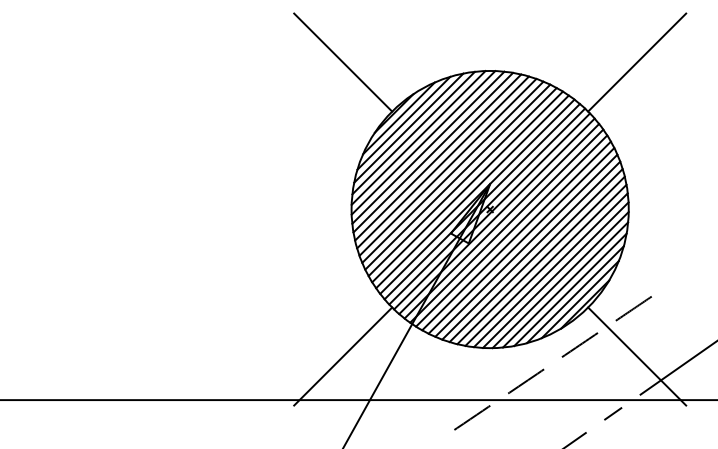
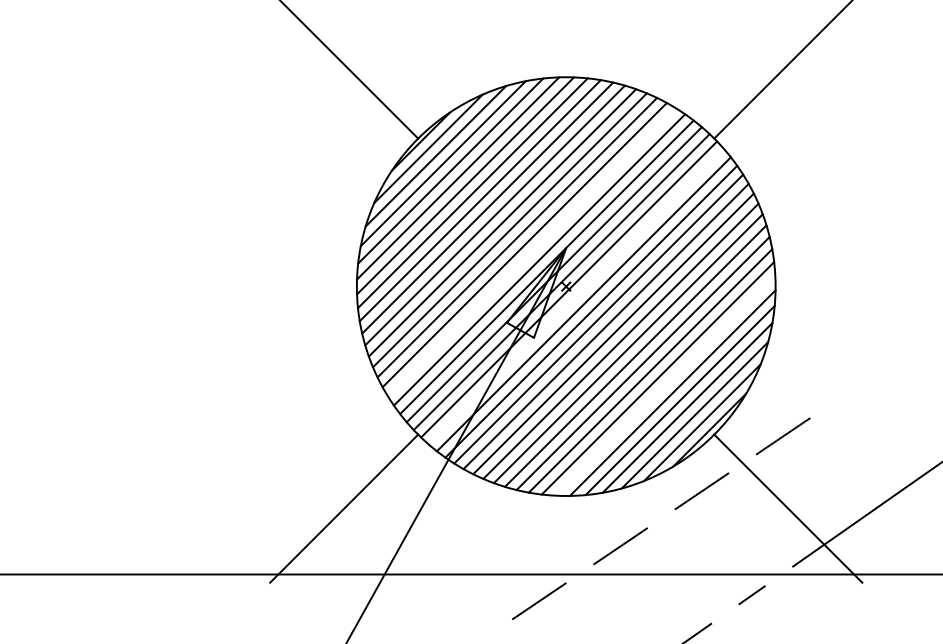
line: (467, 186) -> (532, 251), removed
line: (496, 216) -> (575, 297), removed
line: (555, 274) -> (664, 384), removed

